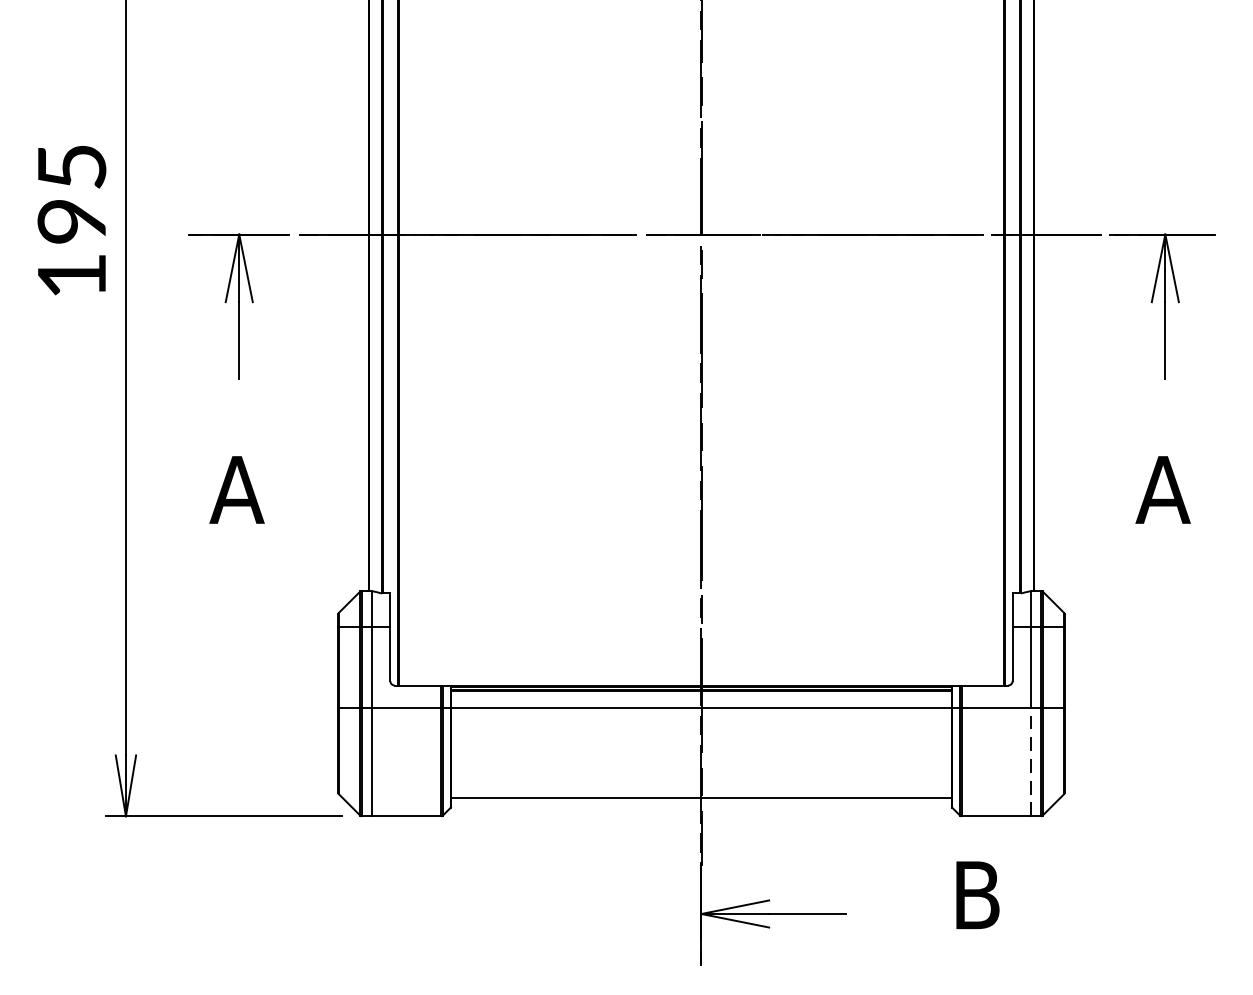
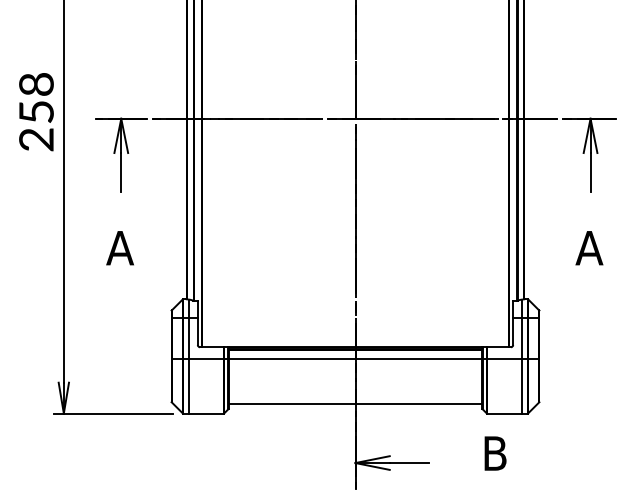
text: (71, 222) -> (36, 112), 195 -> 258
line: (1031, 760) -> (522, 385), dashed -> solid

